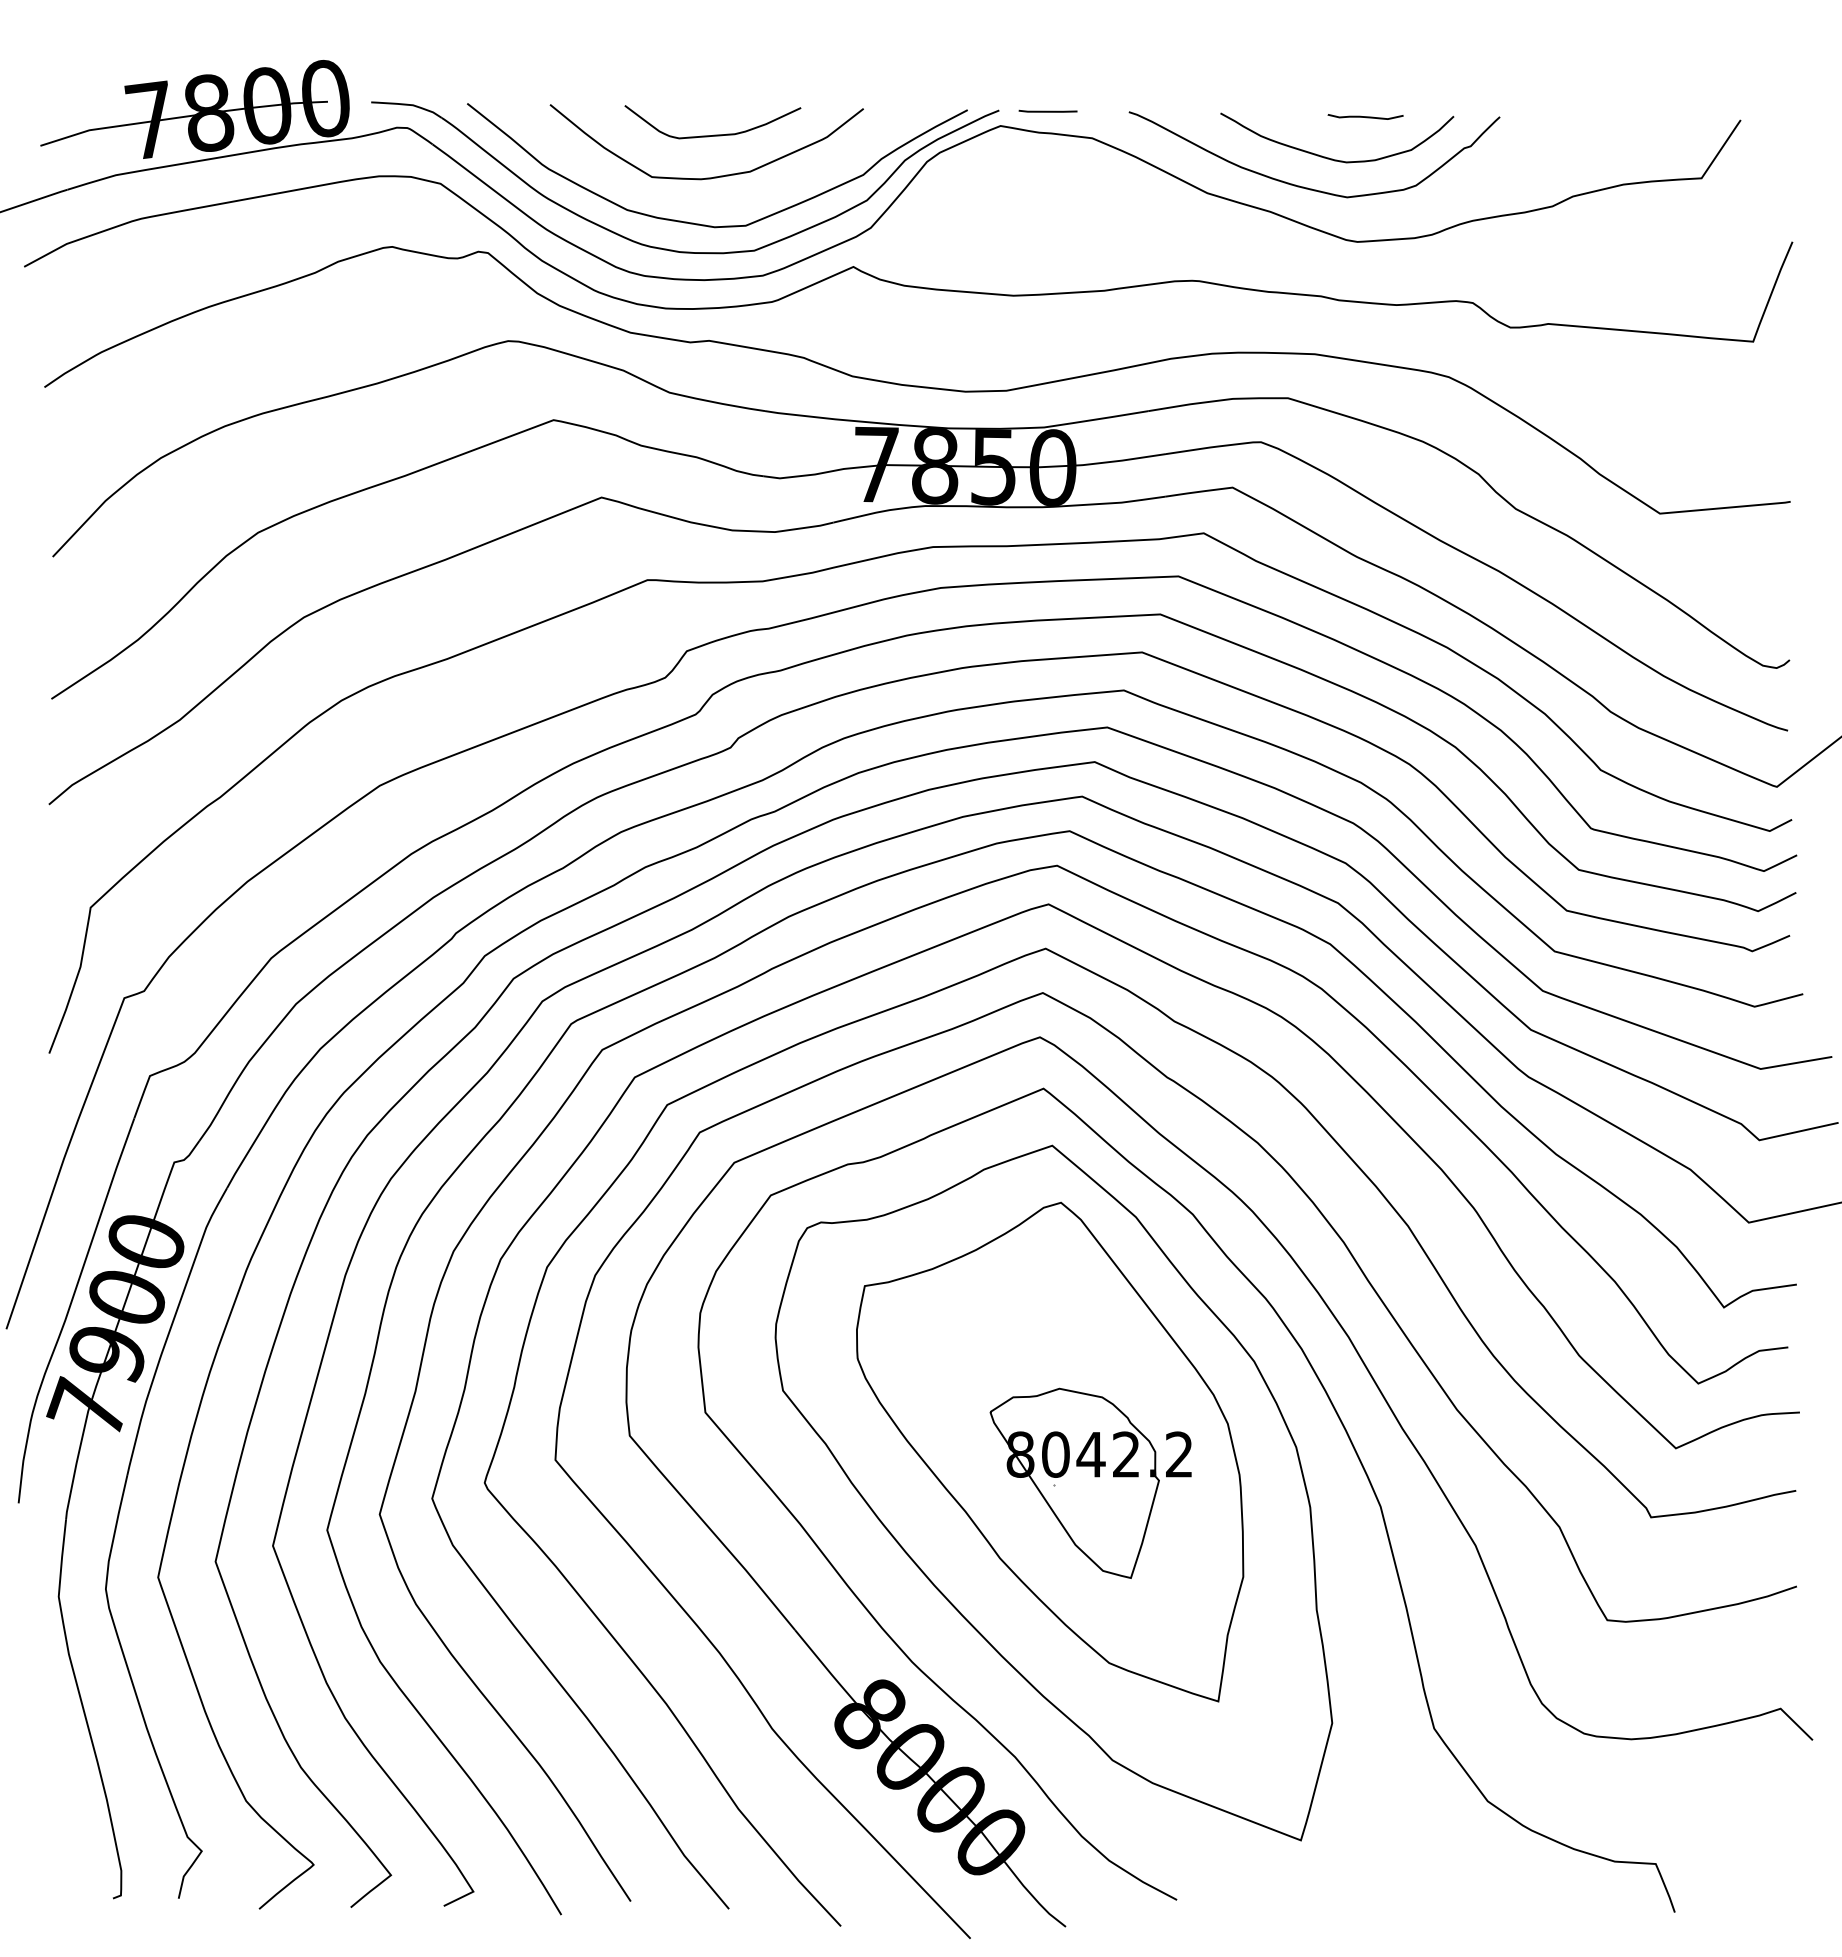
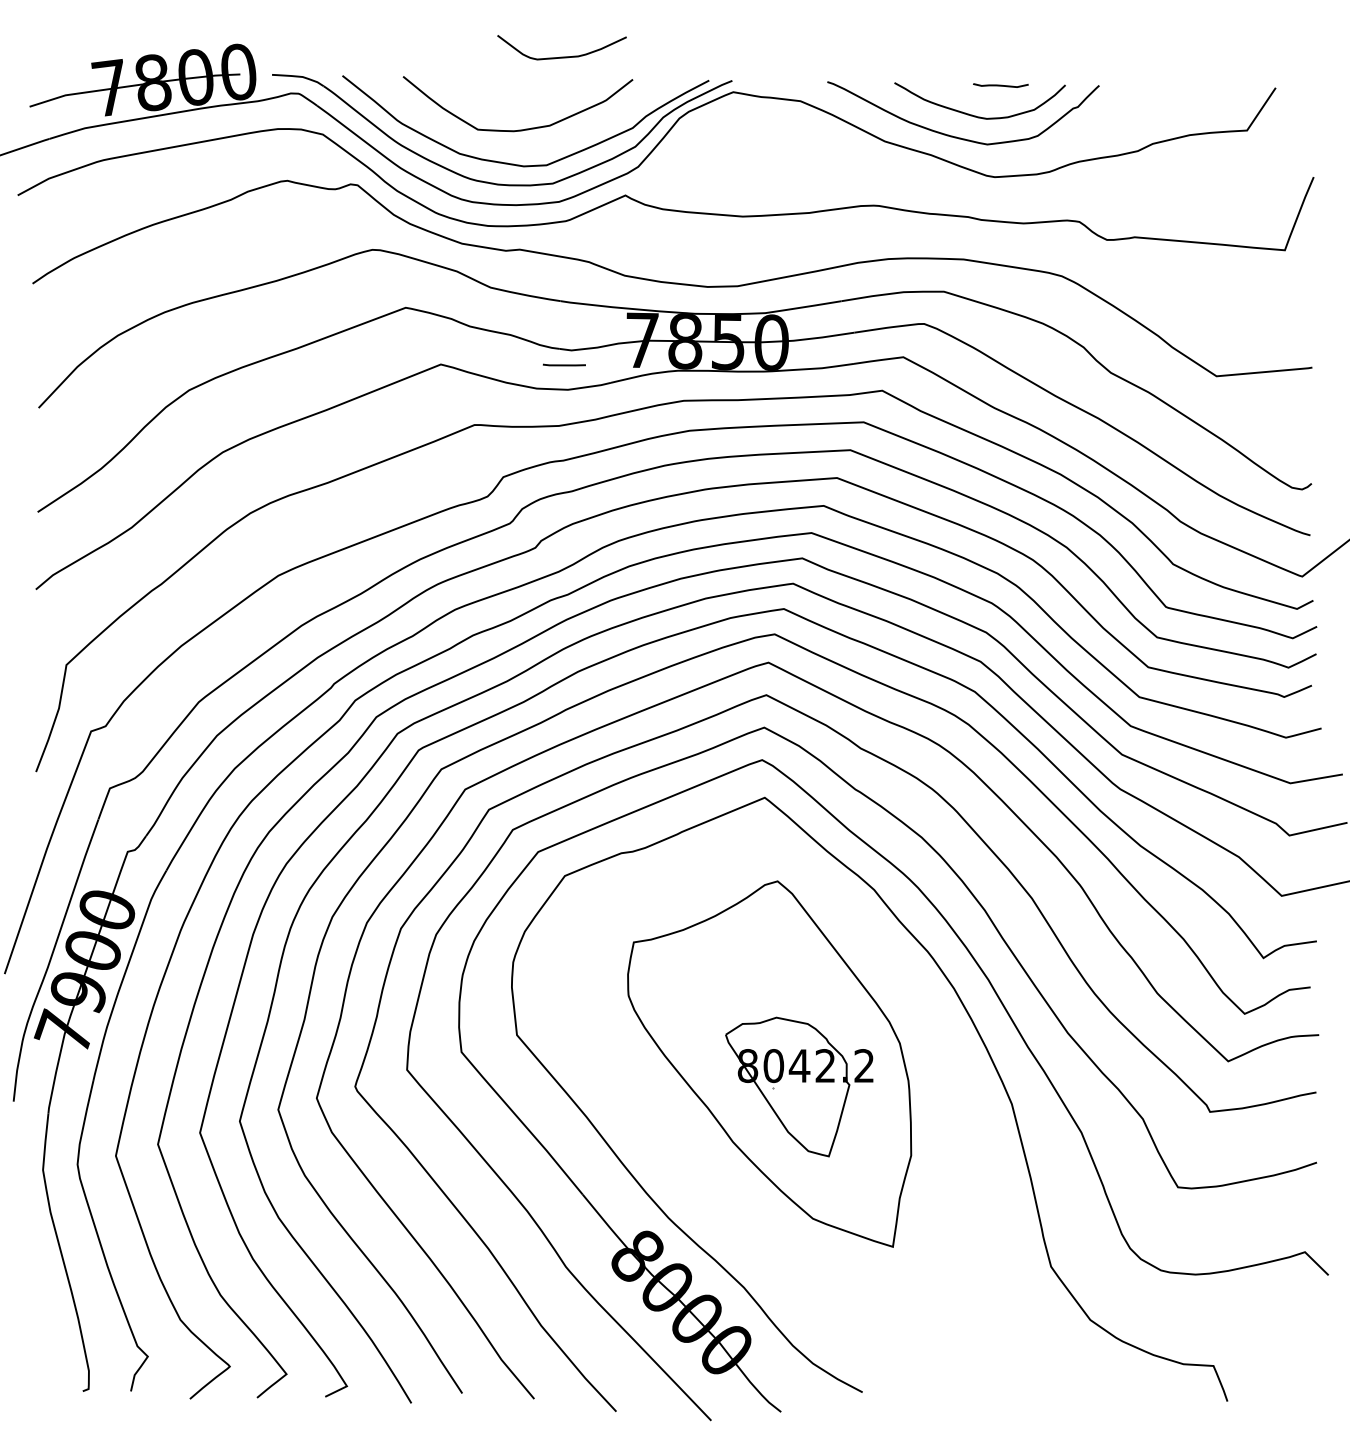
line: (1047, 110) -> (563, 364), moved
curve: (713, 134) -> (562, 56), moved
part: (1053, 1492) -> (772, 1093), removed

